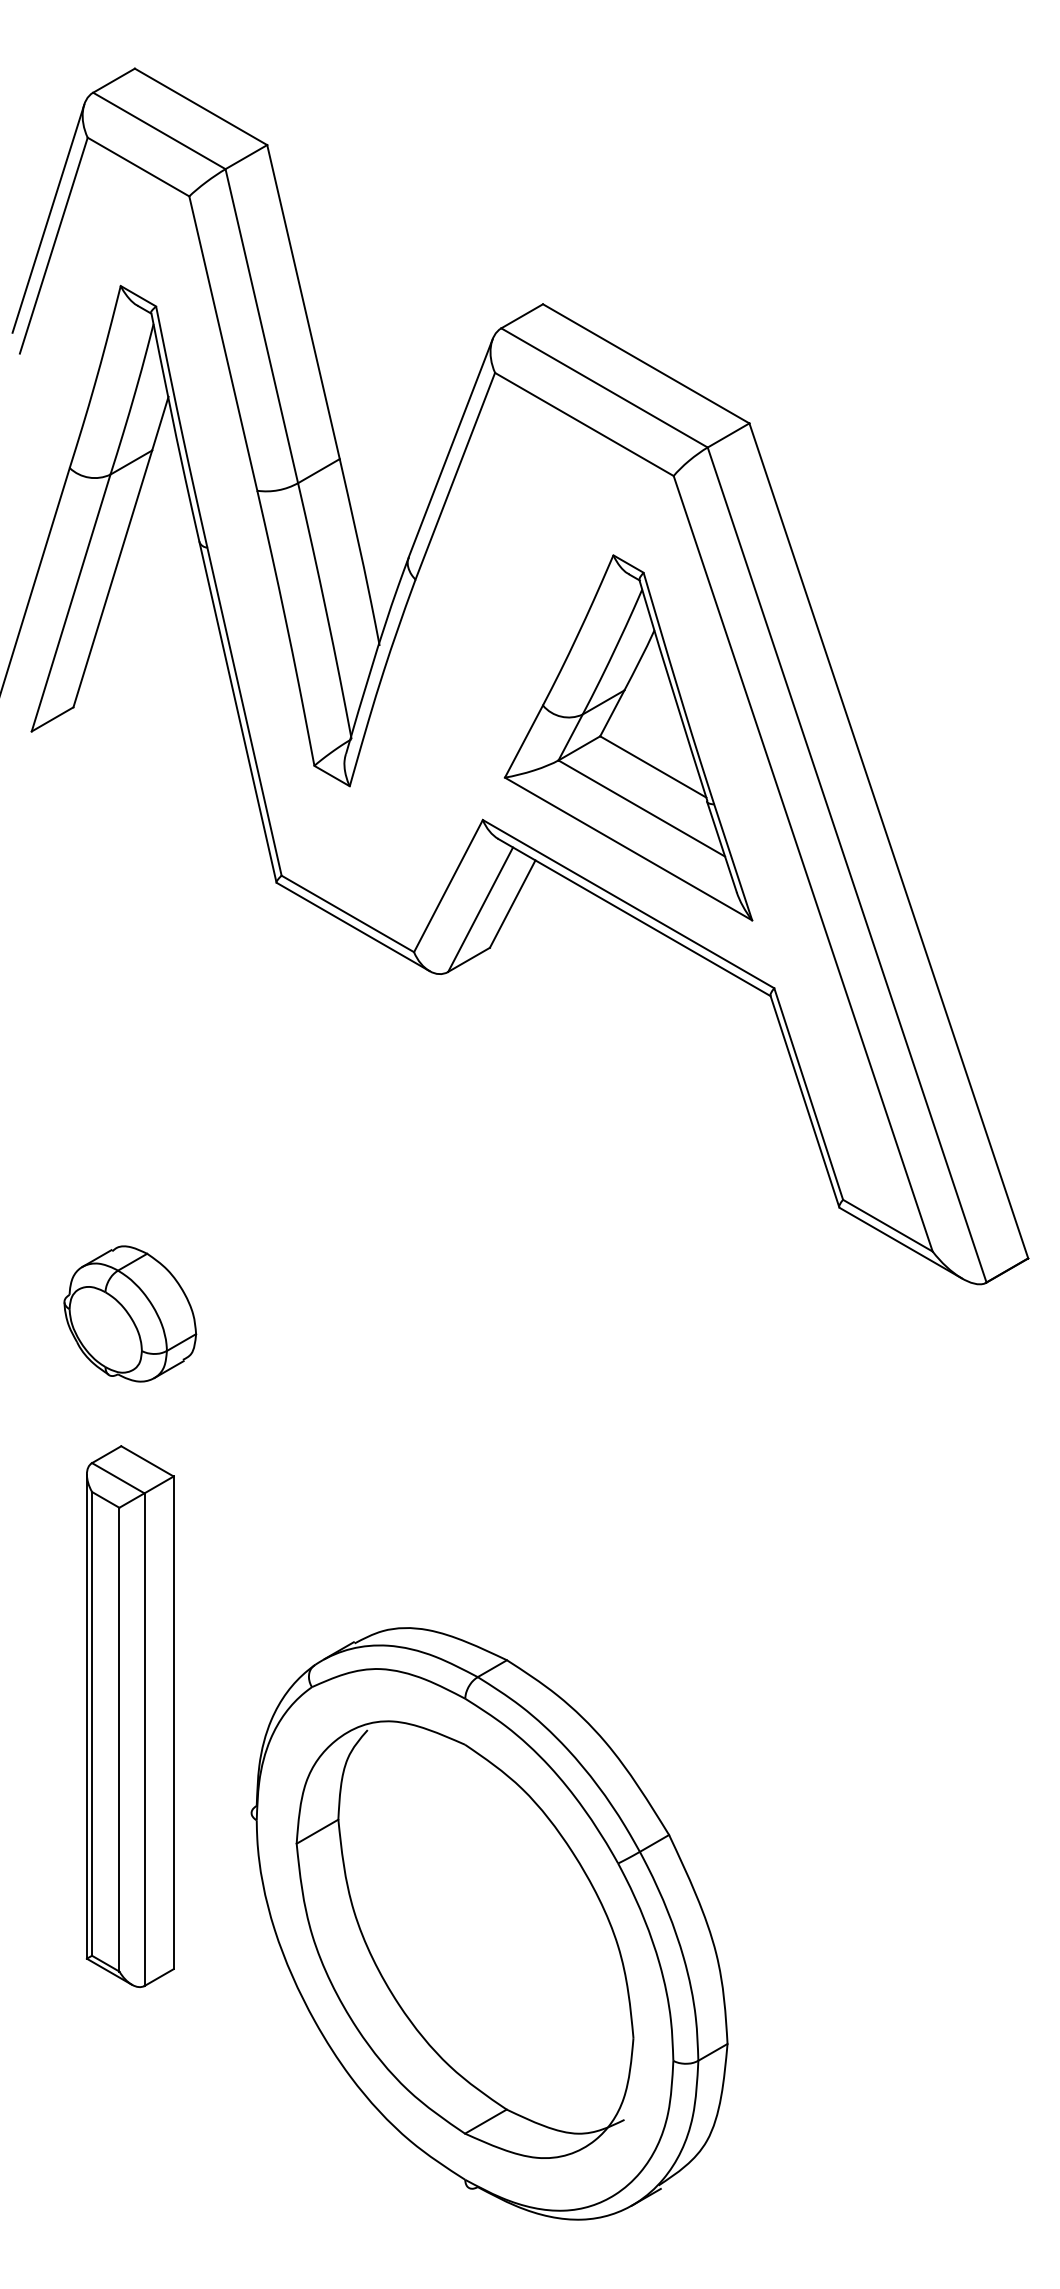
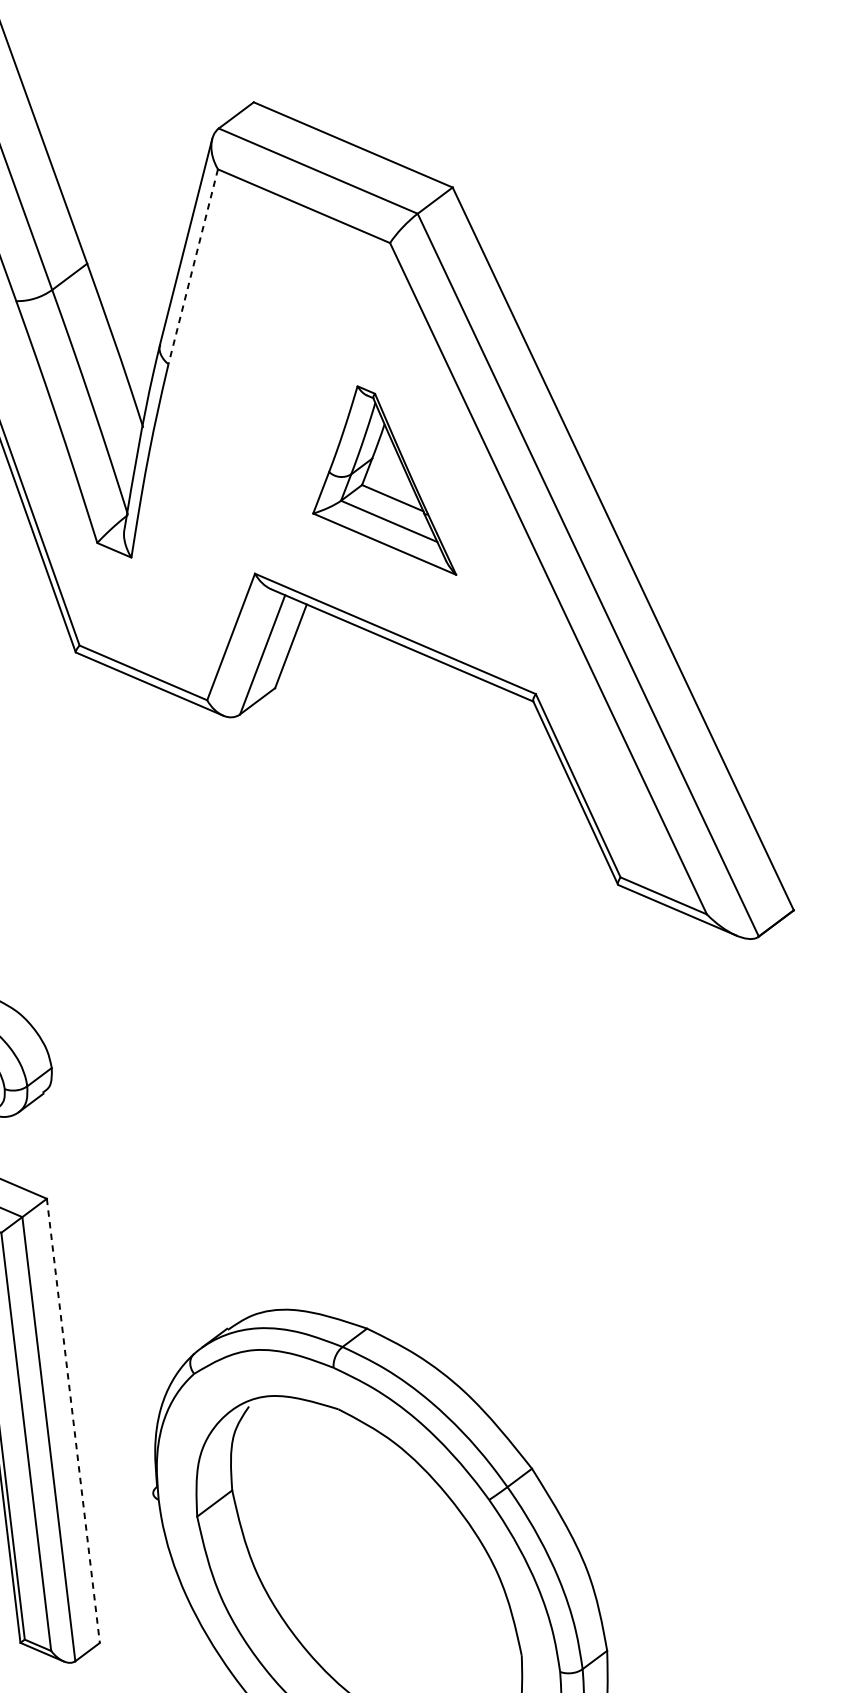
line: (455, 476) -> (193, 266), solid -> dashed
part: (628, 737) -> (377, 483), size x0.6
line: (173, 1723) -> (73, 1421), solid -> dashed

